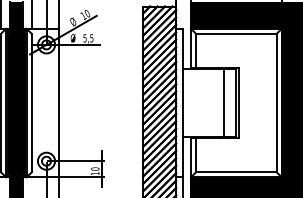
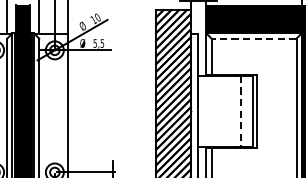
line: (235, 33) -> (253, 38), solid -> dashed
line: (224, 103) -> (241, 111), solid -> dashed

